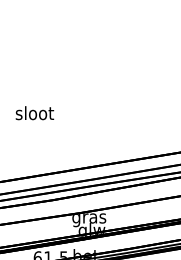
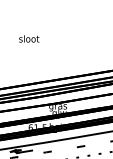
text: (35, 112) -> (29, 38), moved

